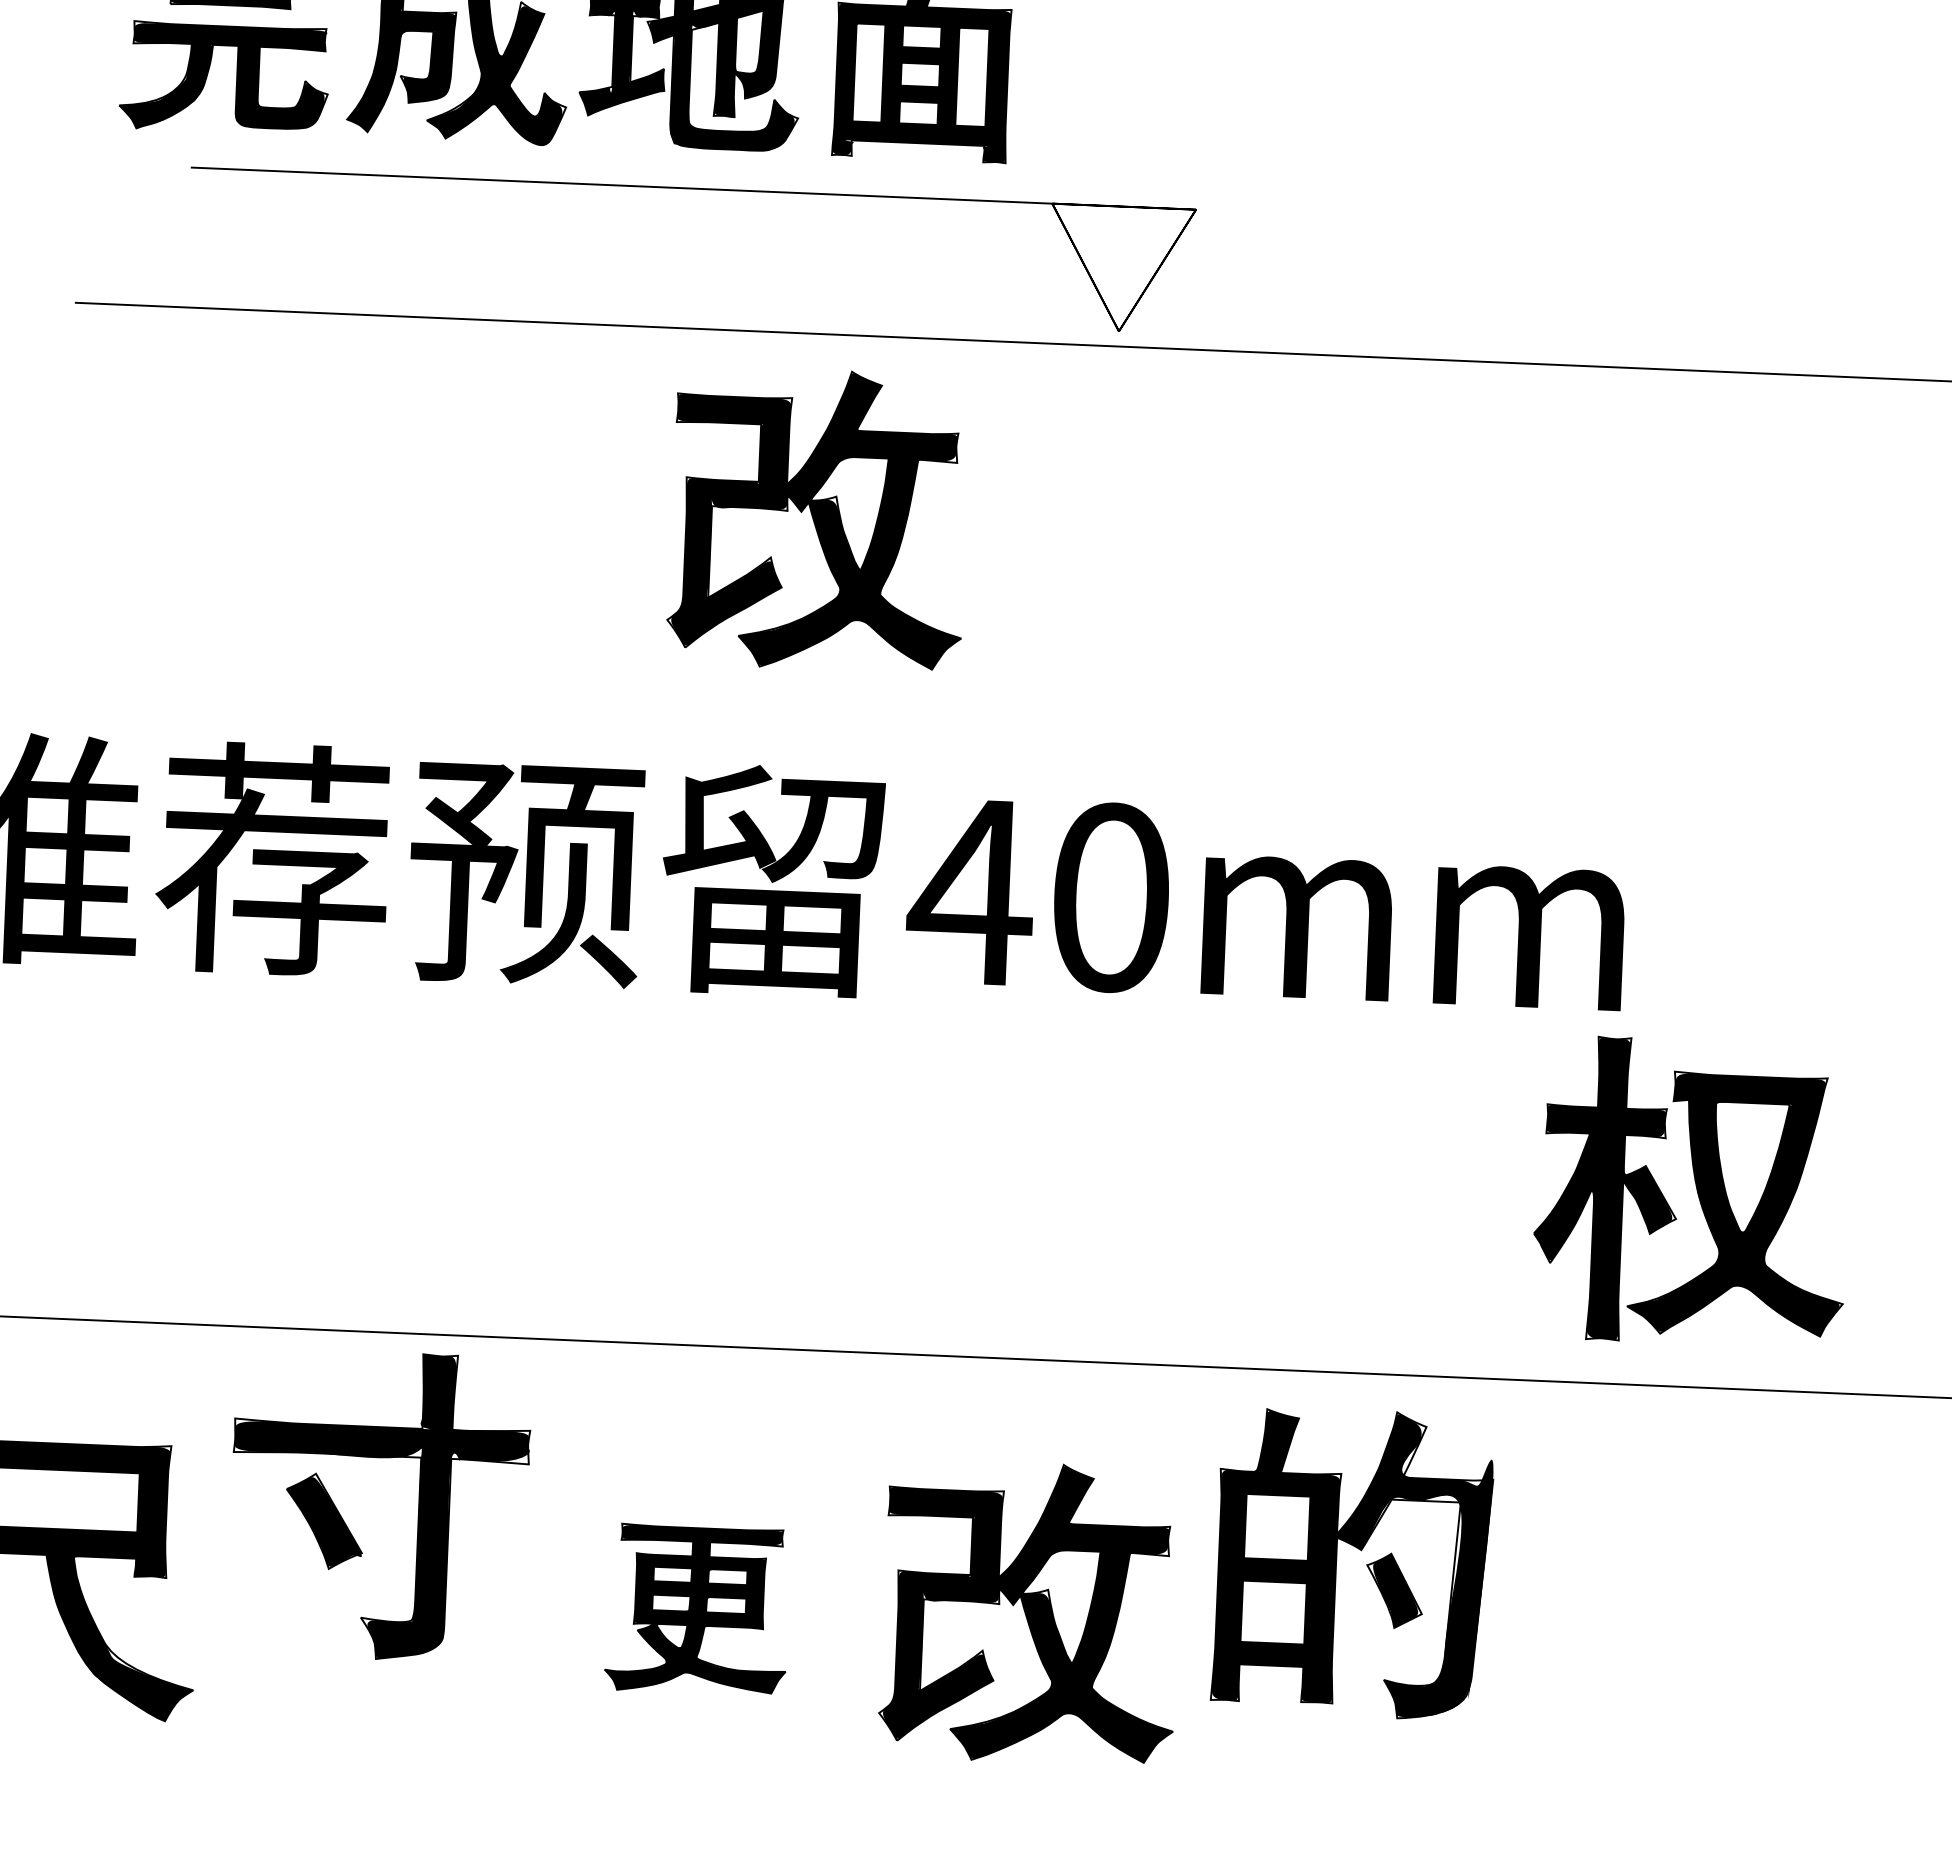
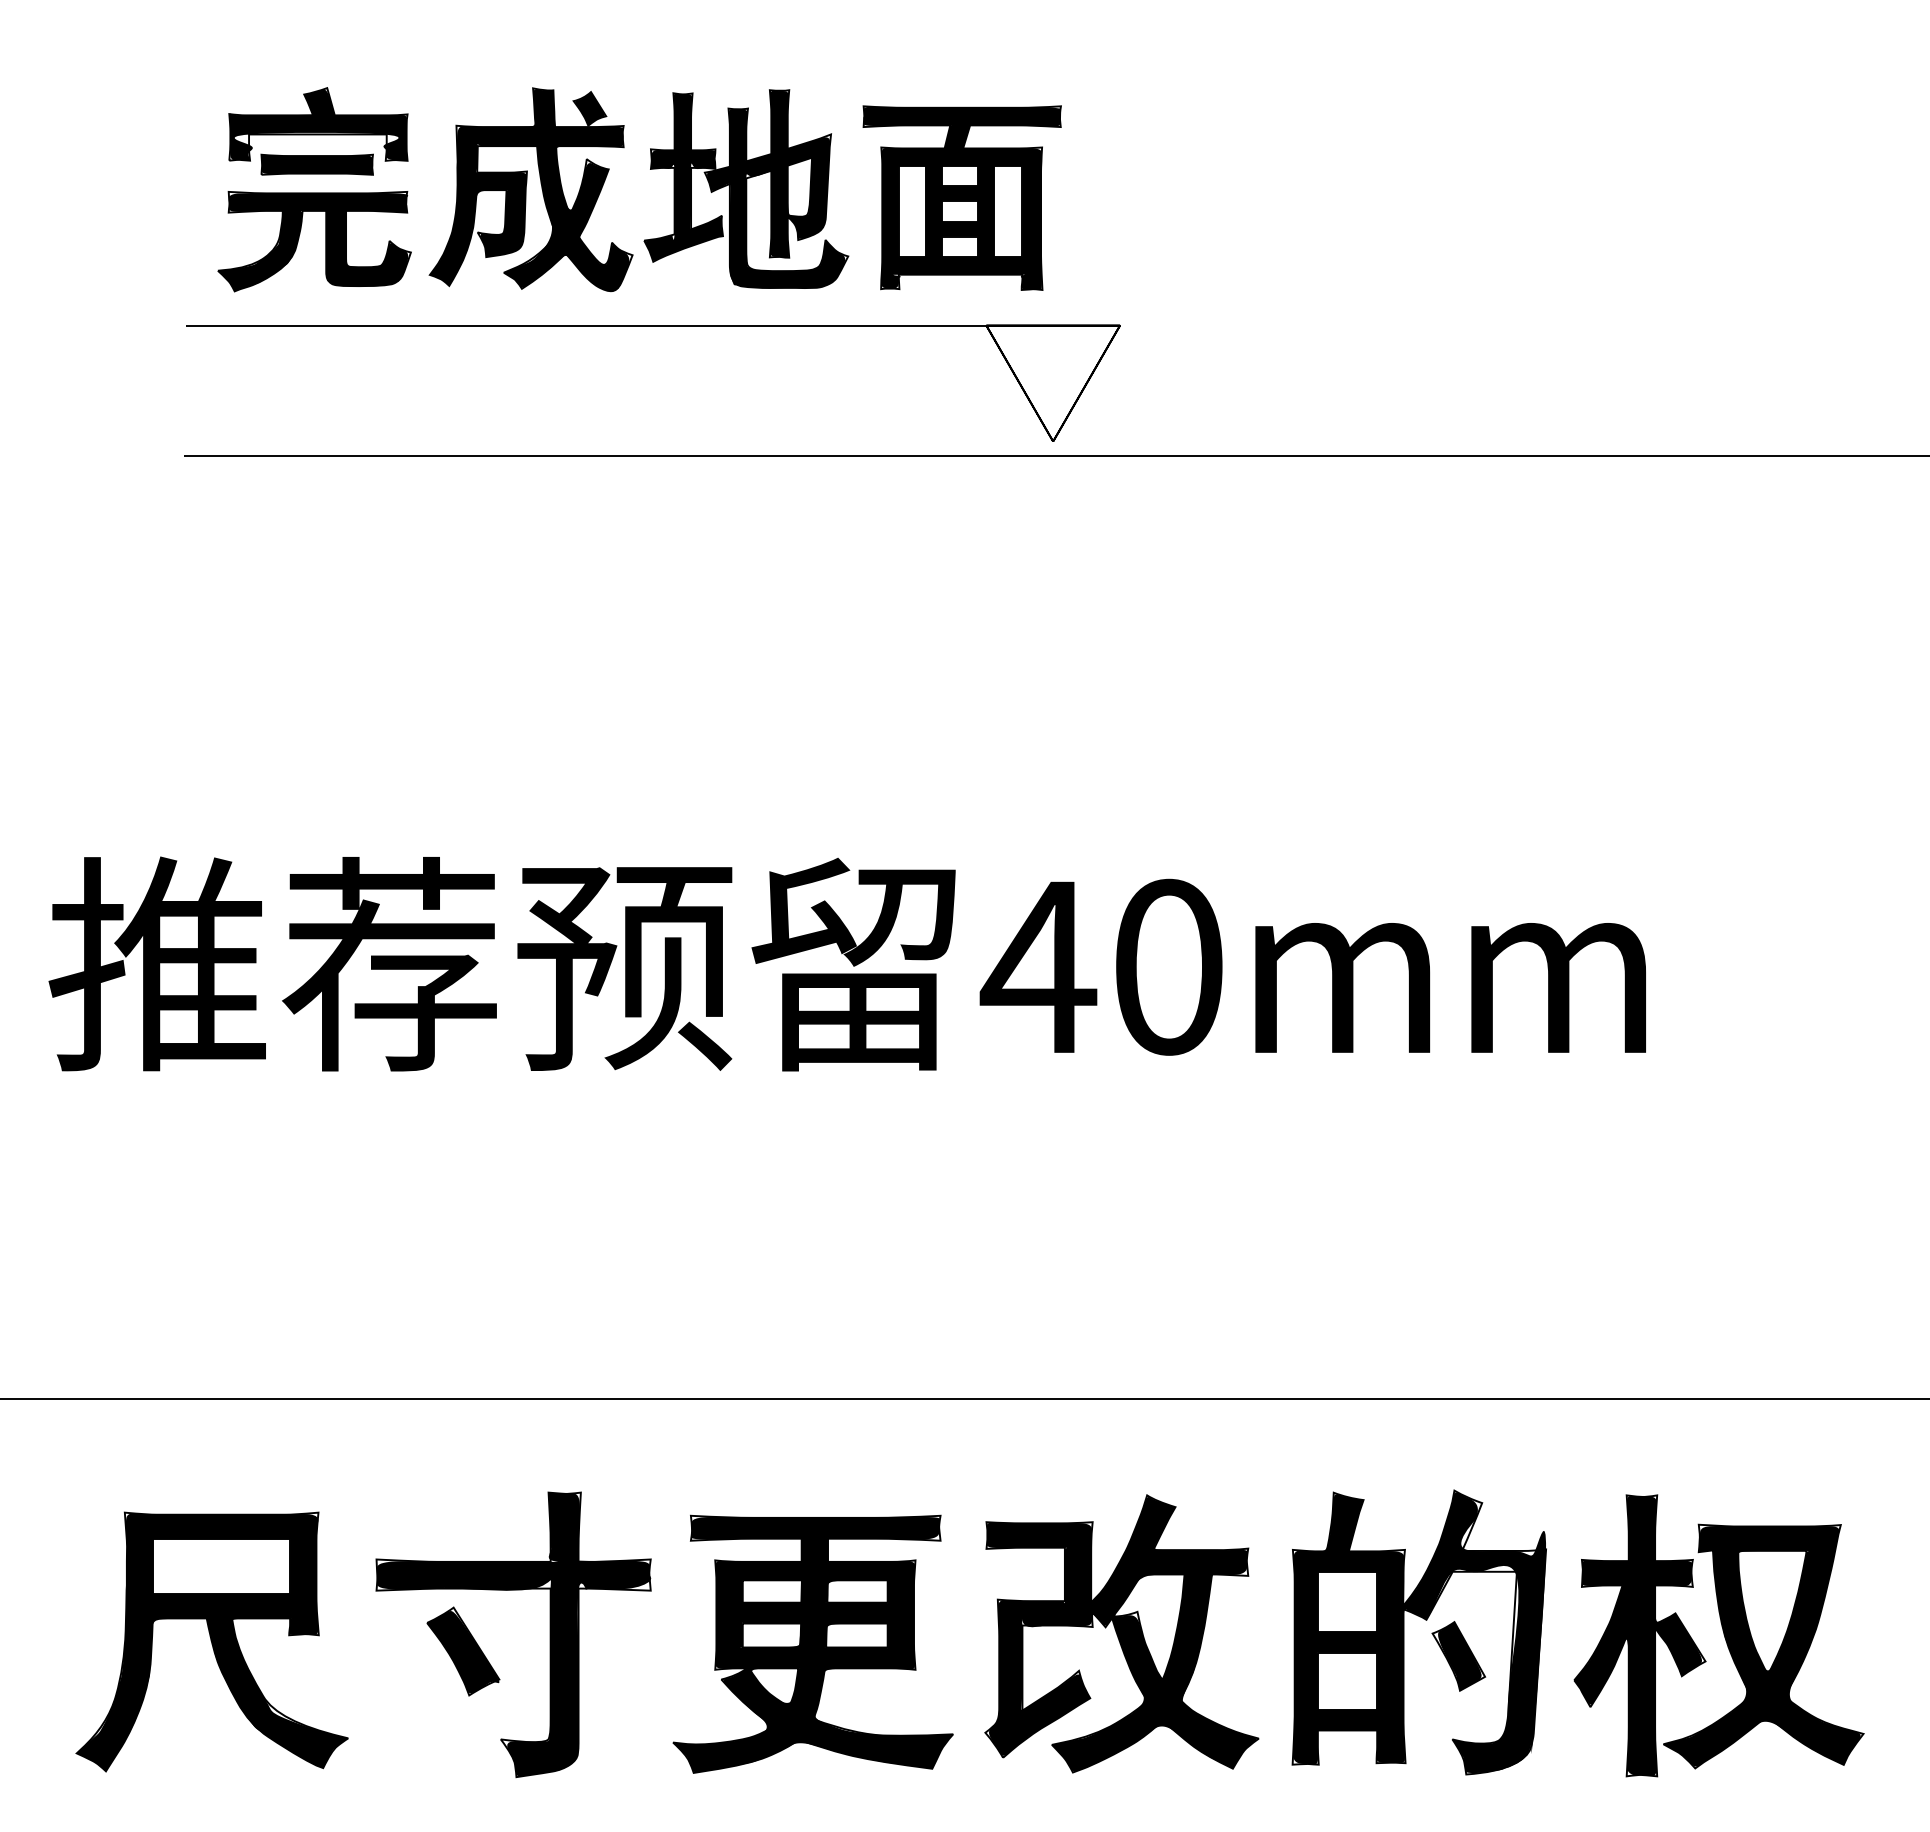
part: (694, 189) -> (653, 326), moved
part: (818, 519) -> (882, 627), removed
part: (1691, 1191) -> (1718, 1635), moved
part: (346, 1523) -> (483, 1652), moved
part: (1366, 1565) -> (1431, 1633), moved
part: (697, 1609) -> (812, 1643), size x1.67

